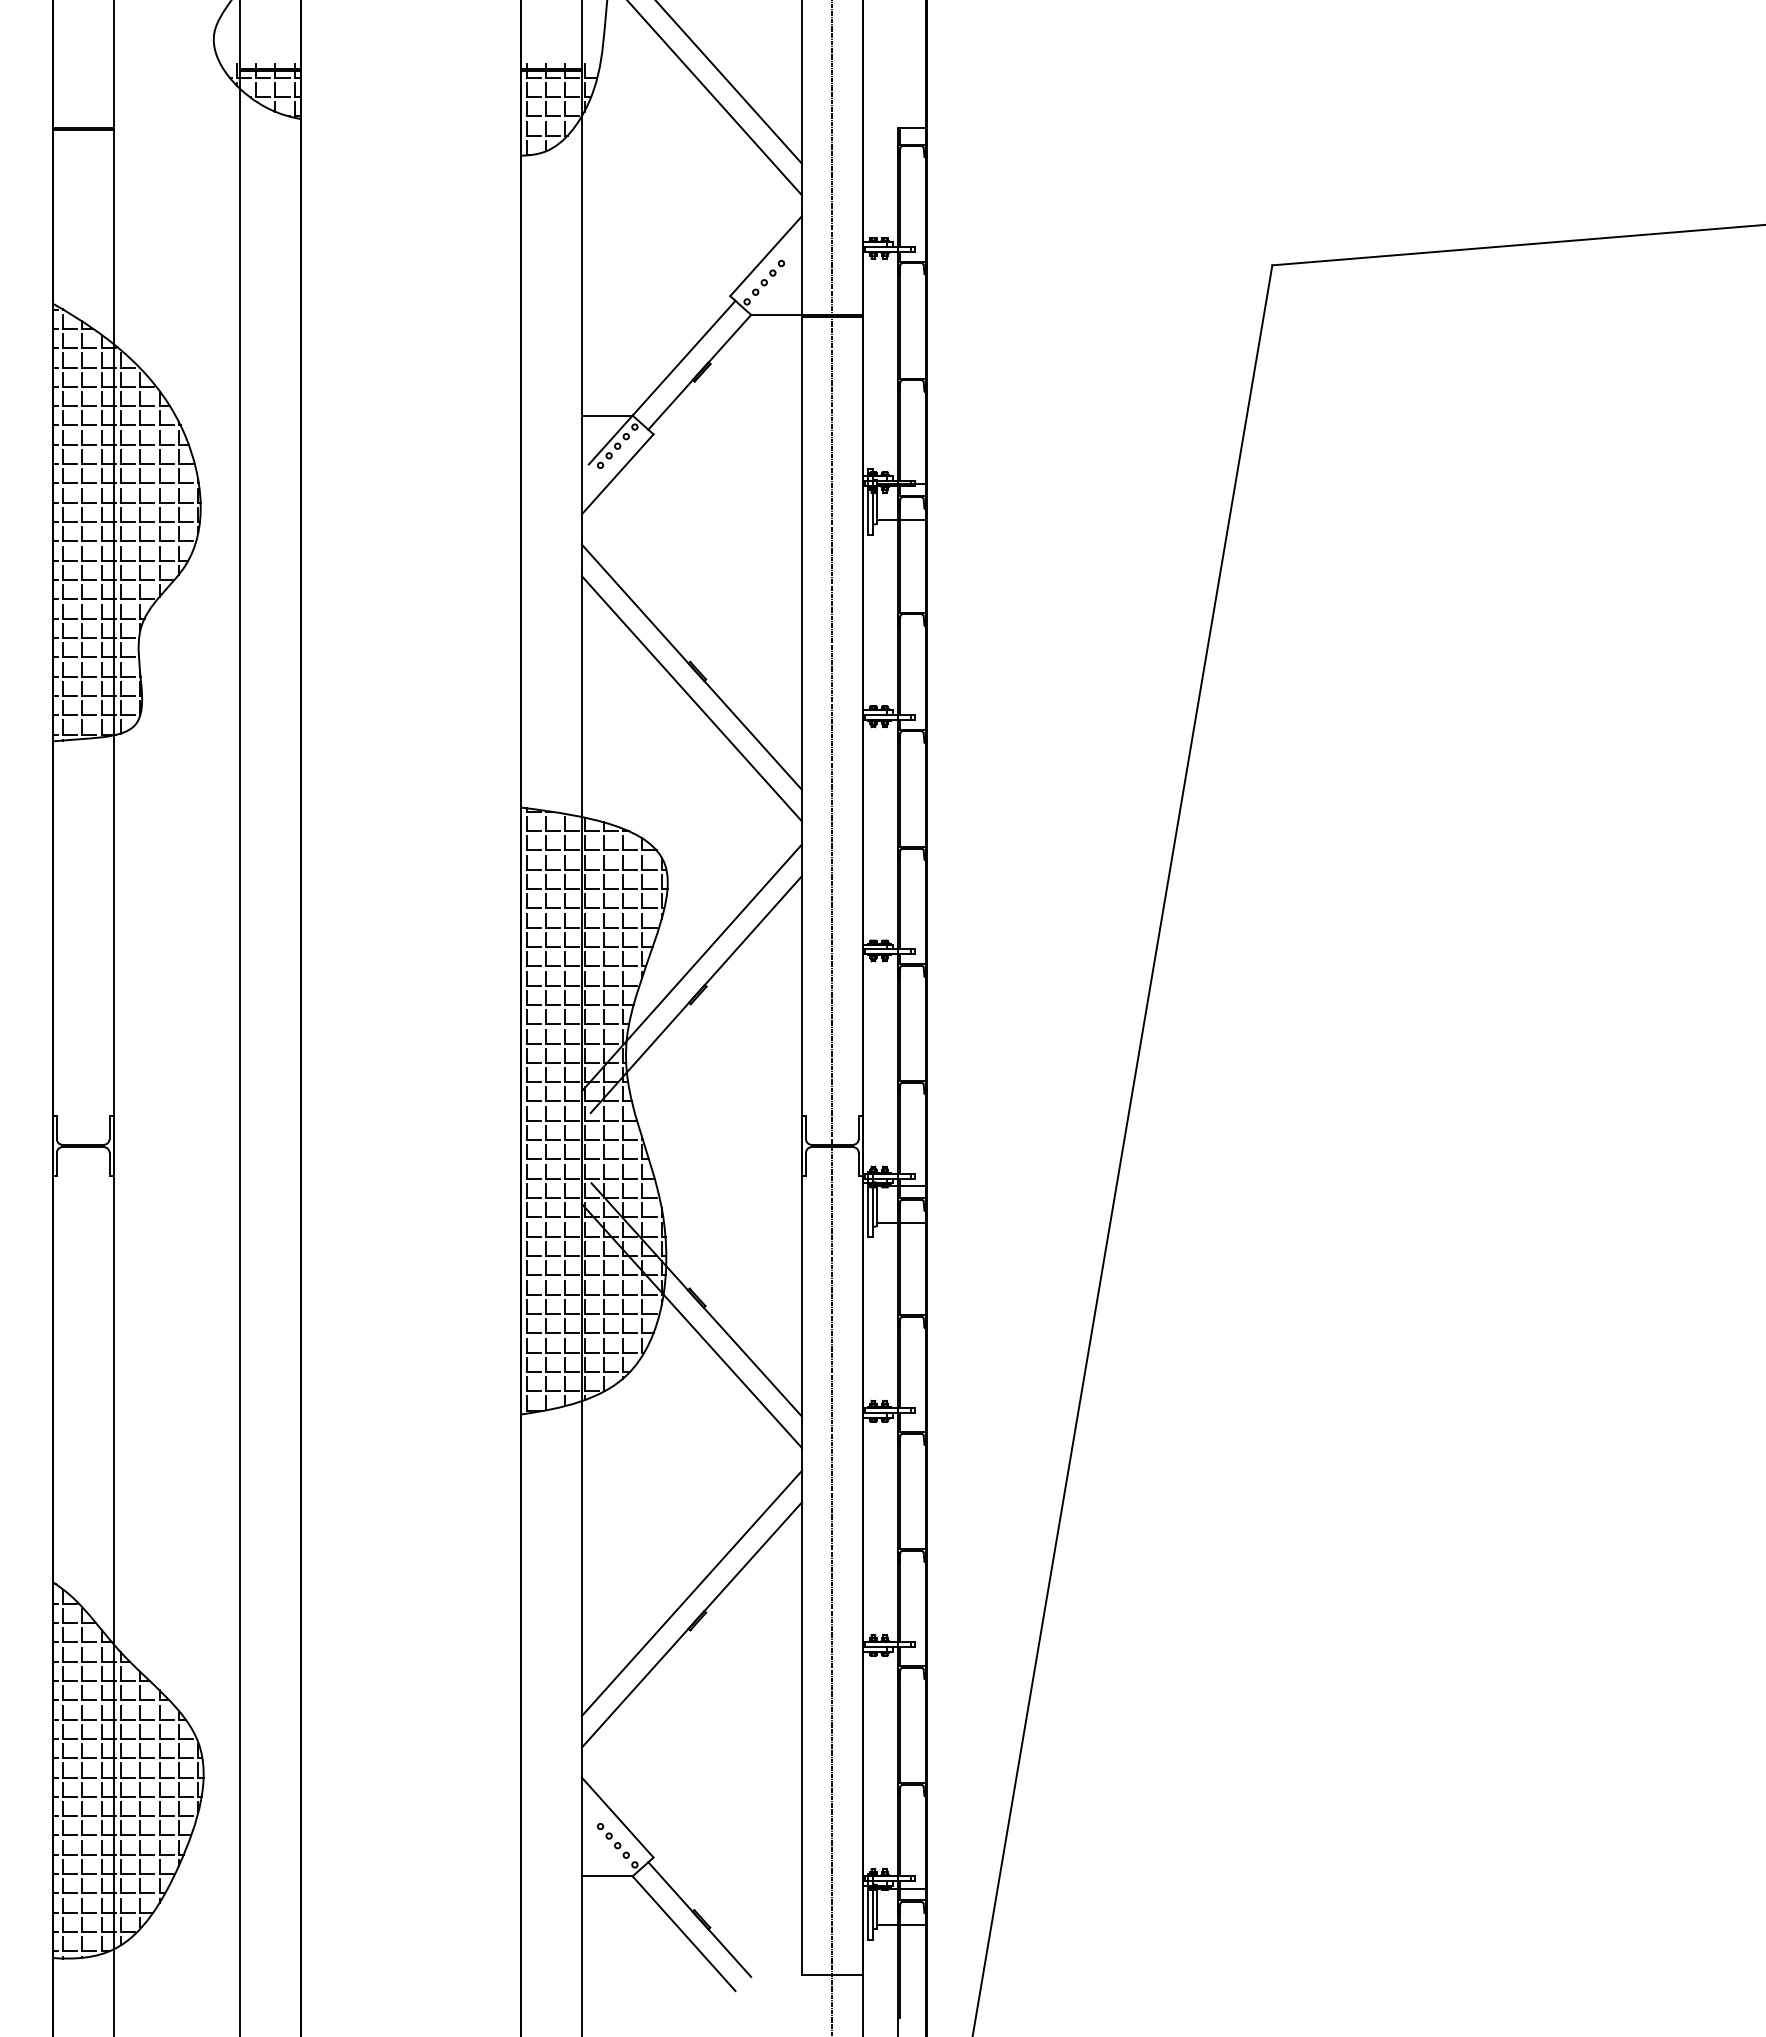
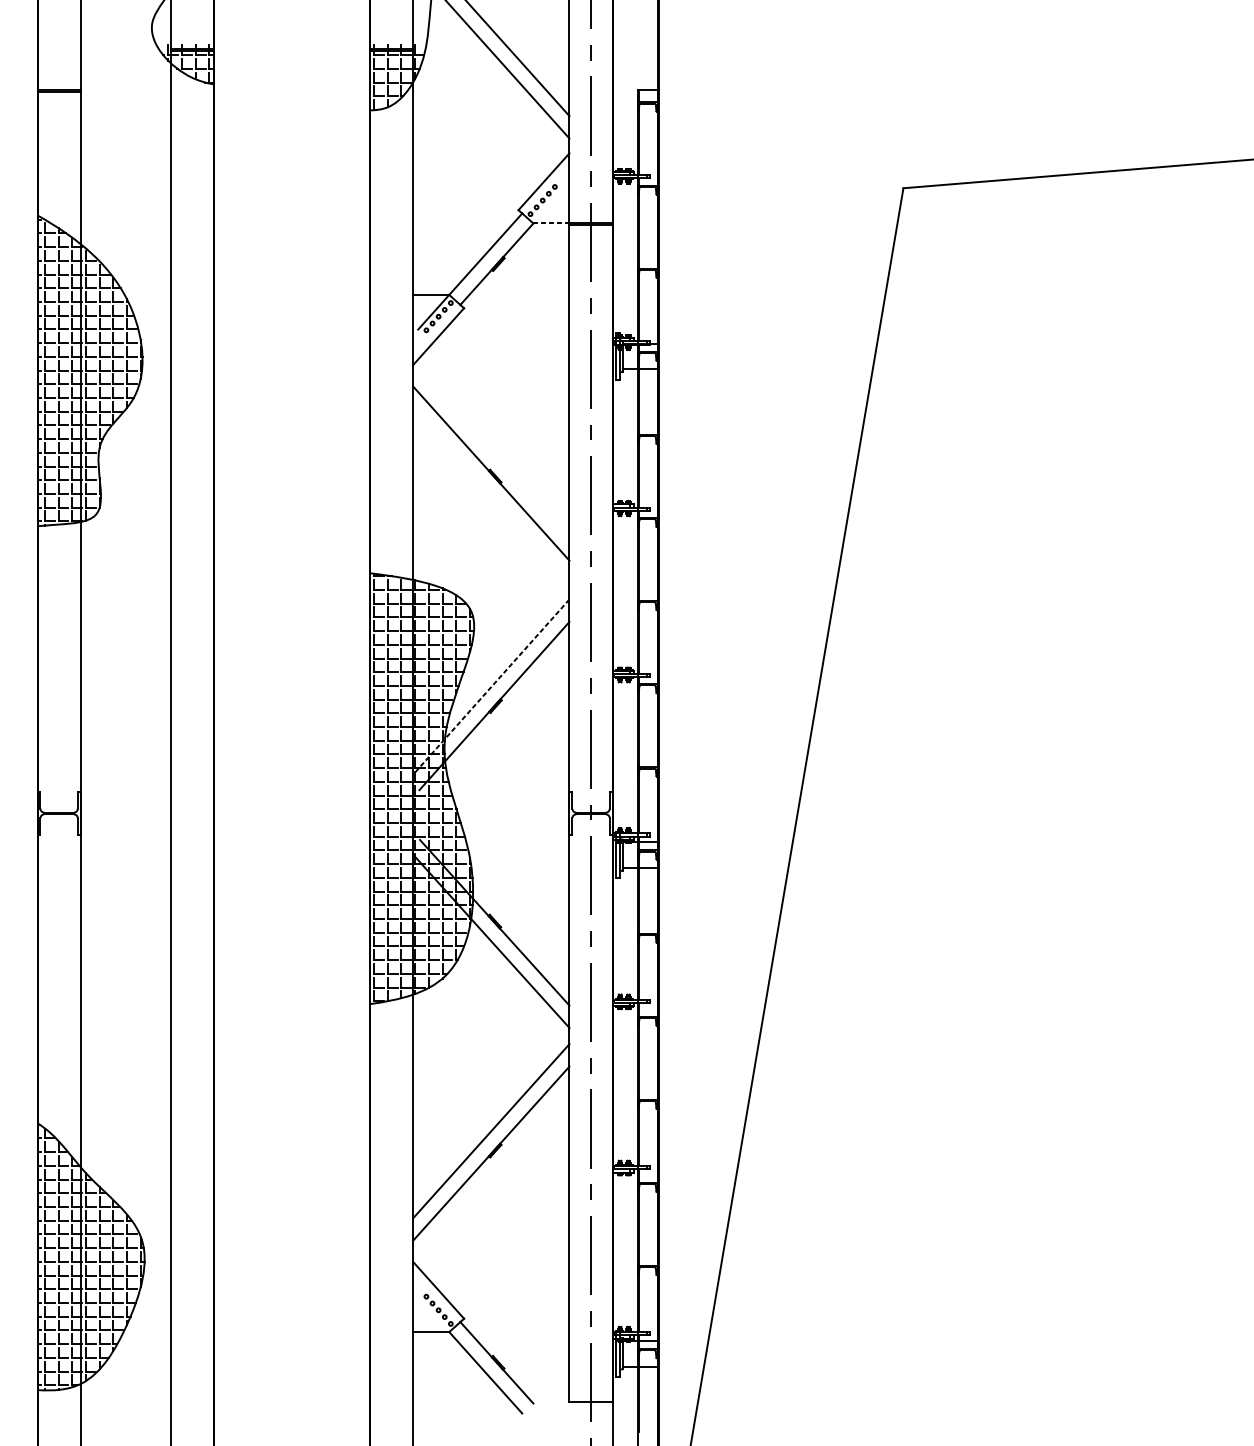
line: (777, 314) -> (552, 223), solid -> dashed
line: (691, 698) -> (491, 495), removed
line: (691, 968) -> (491, 687), solid -> dashed

